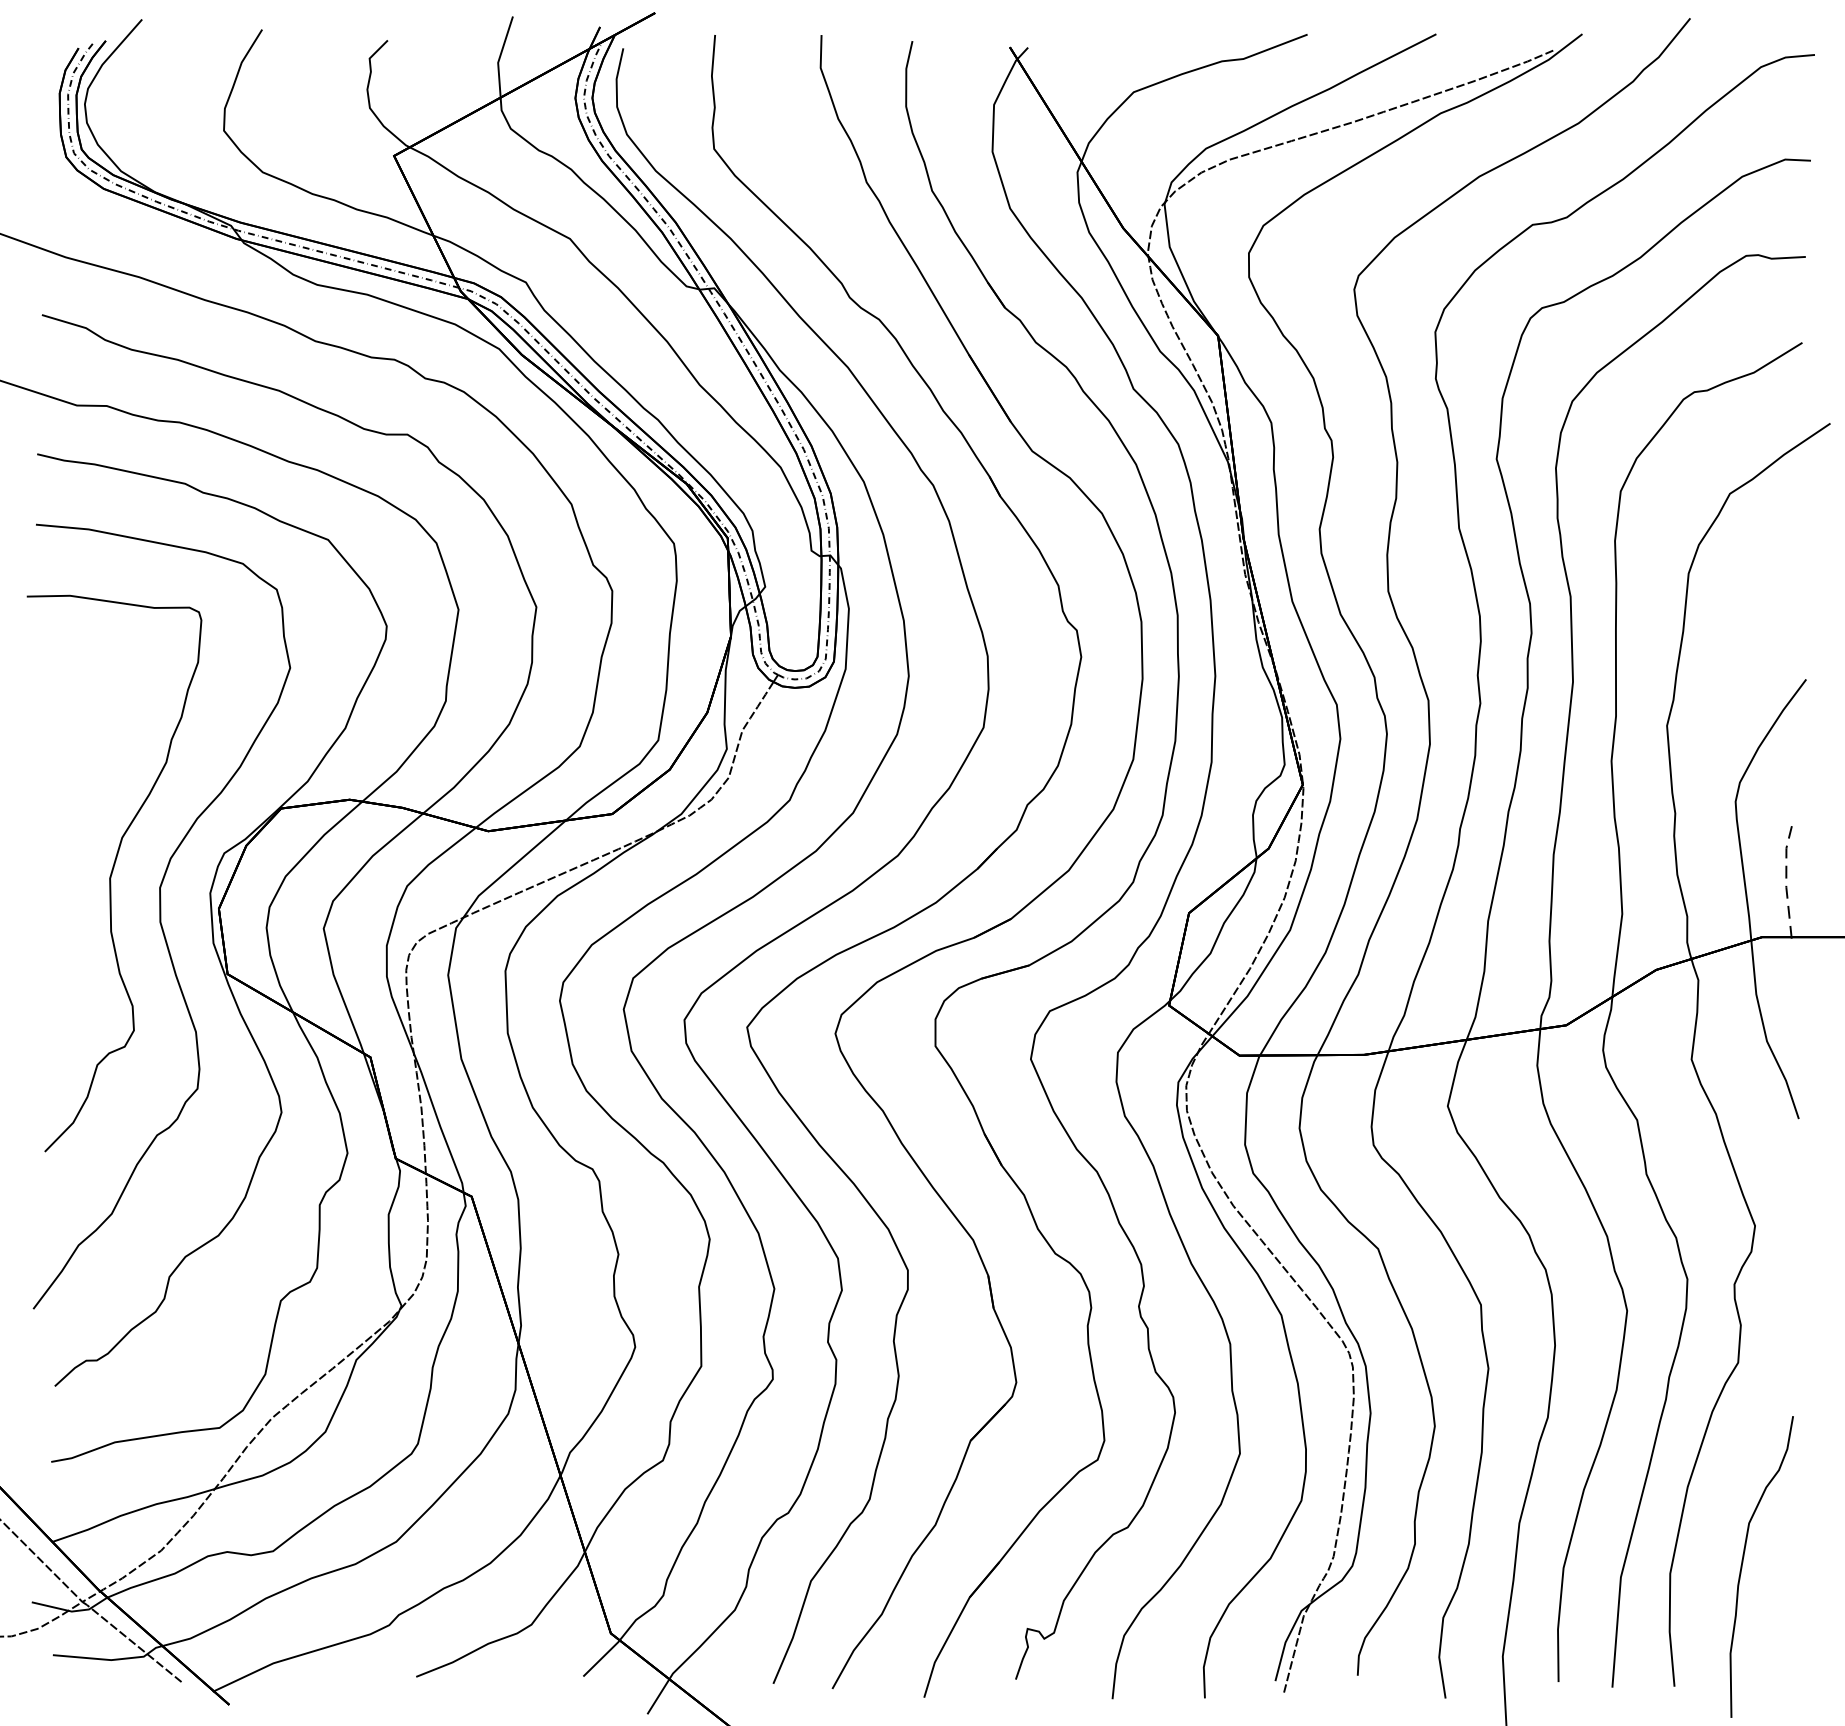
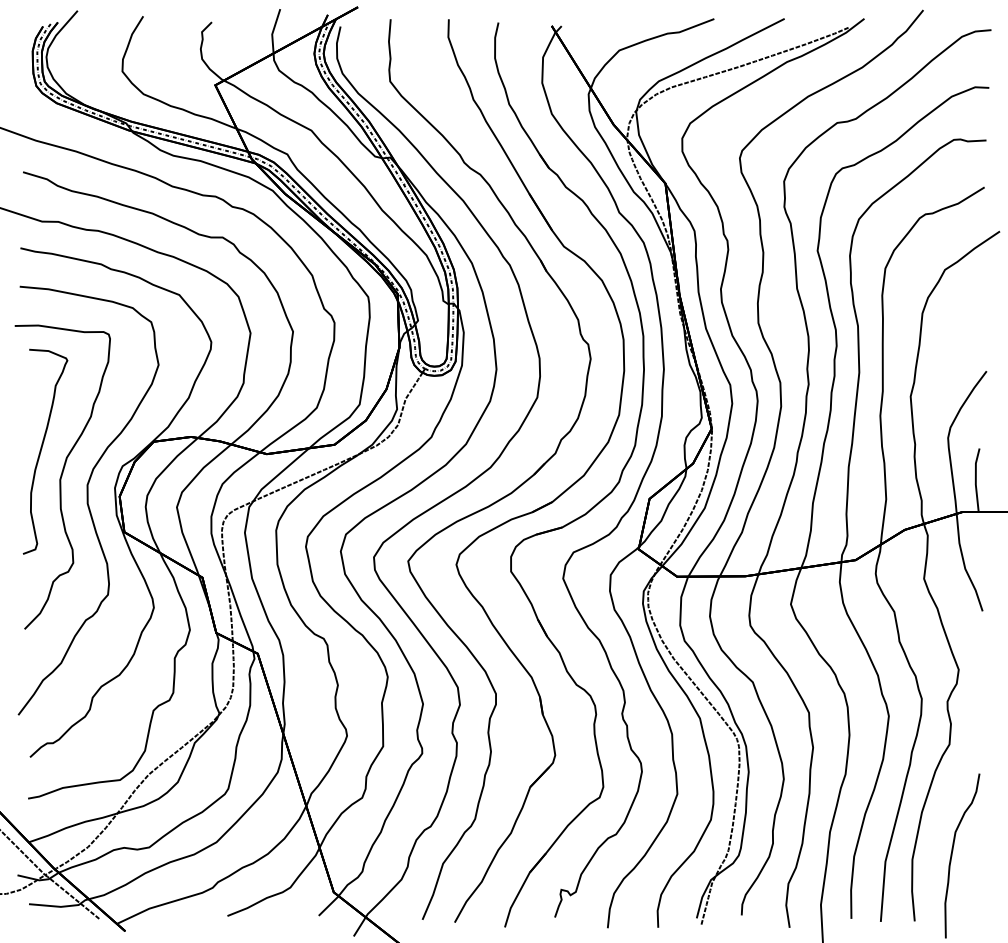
curve: (75, 826) -> (41, 451), added
line: (1785, 877) -> (975, 479), dashed -> solid

